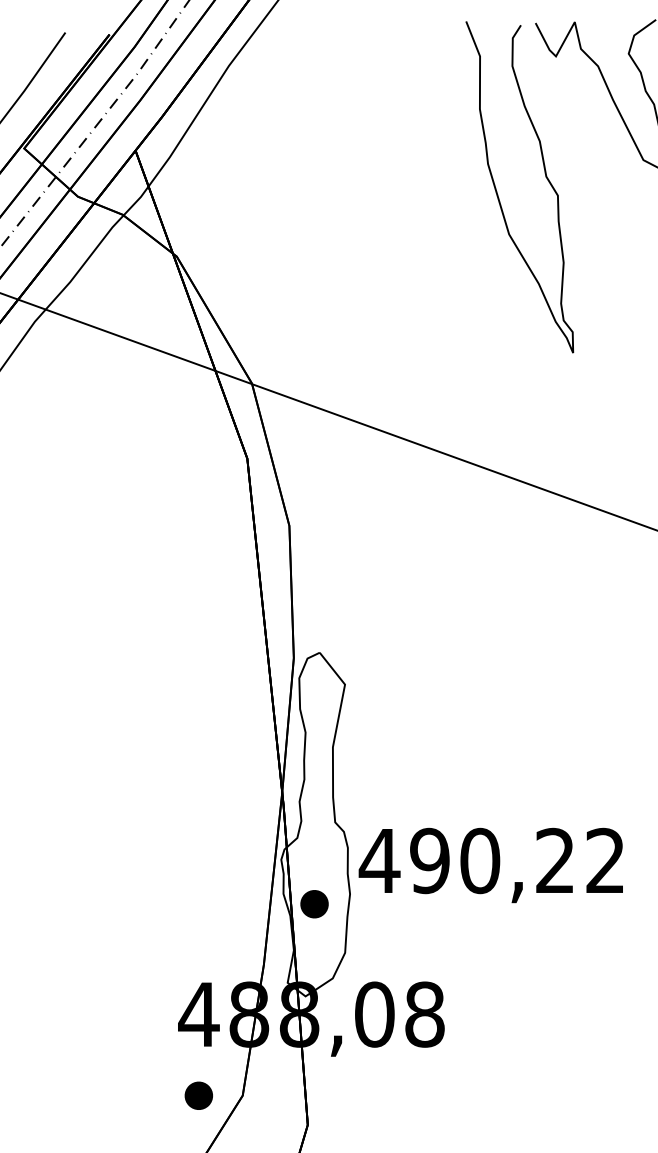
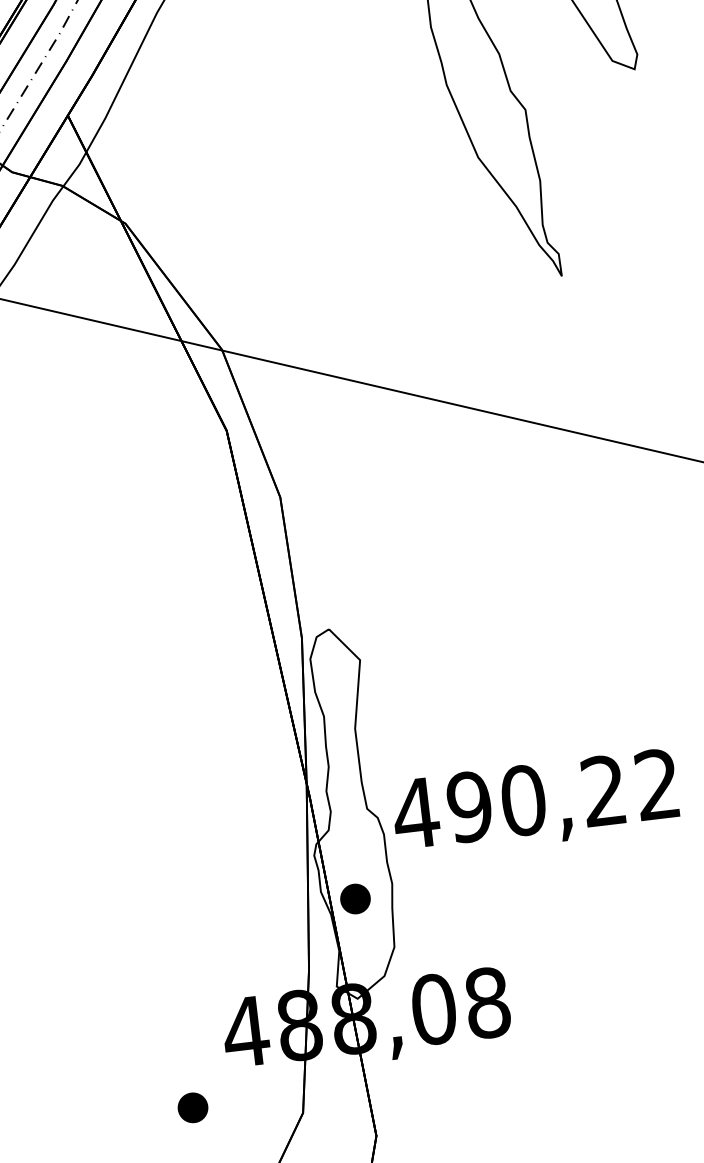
text: (490, 865) -> (535, 804), moved
part: (198, 1095) -> (192, 1107), moved

